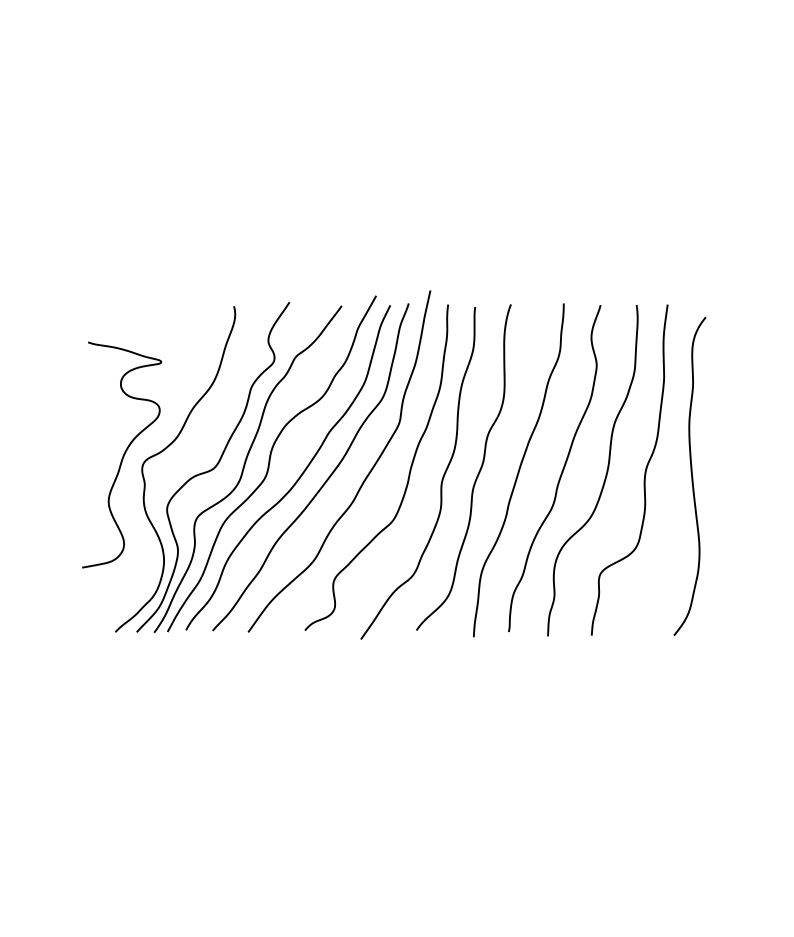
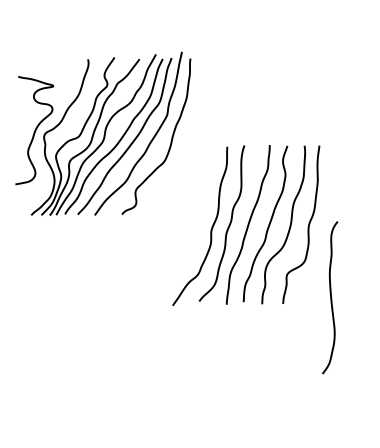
part: (266, 461) -> (103, 133), moved
curve: (690, 475) -> (330, 297), moved

